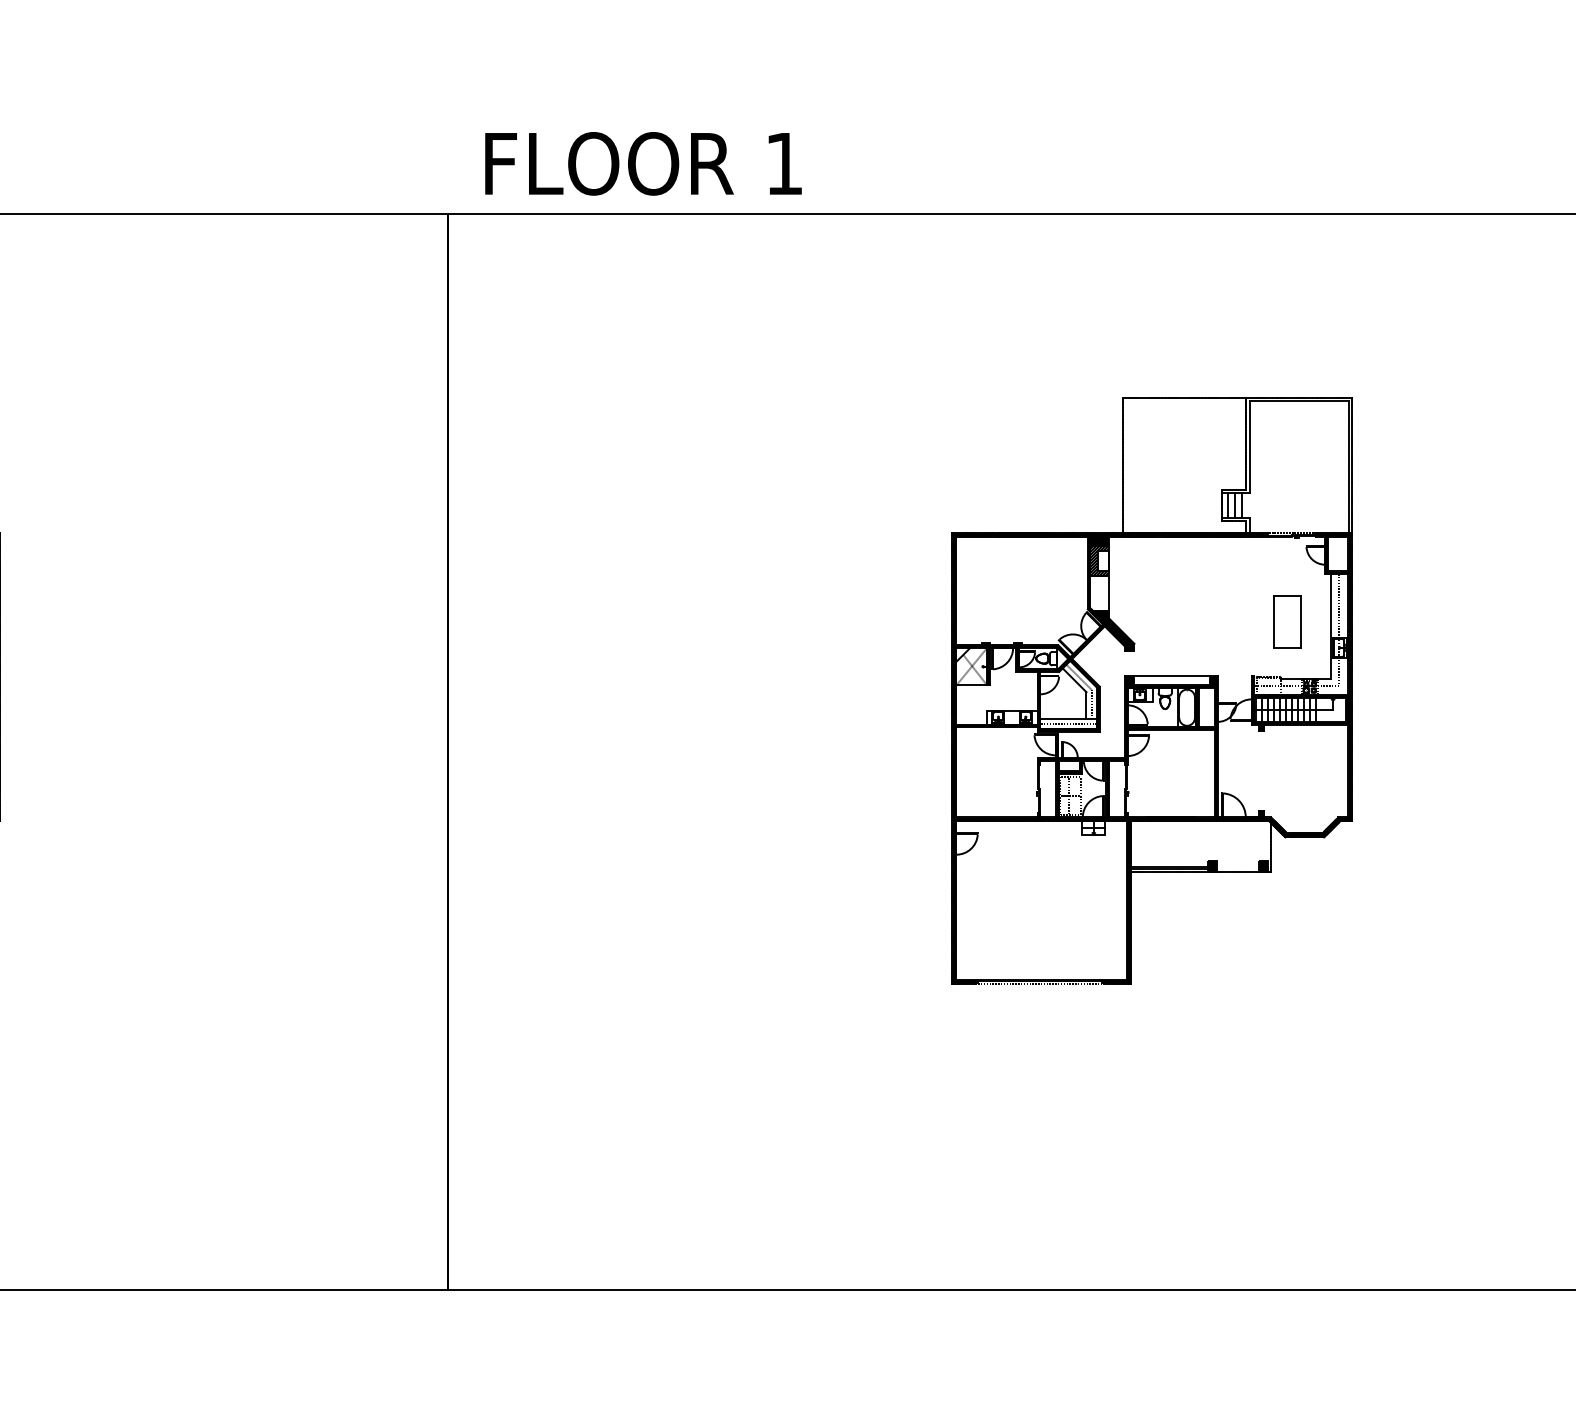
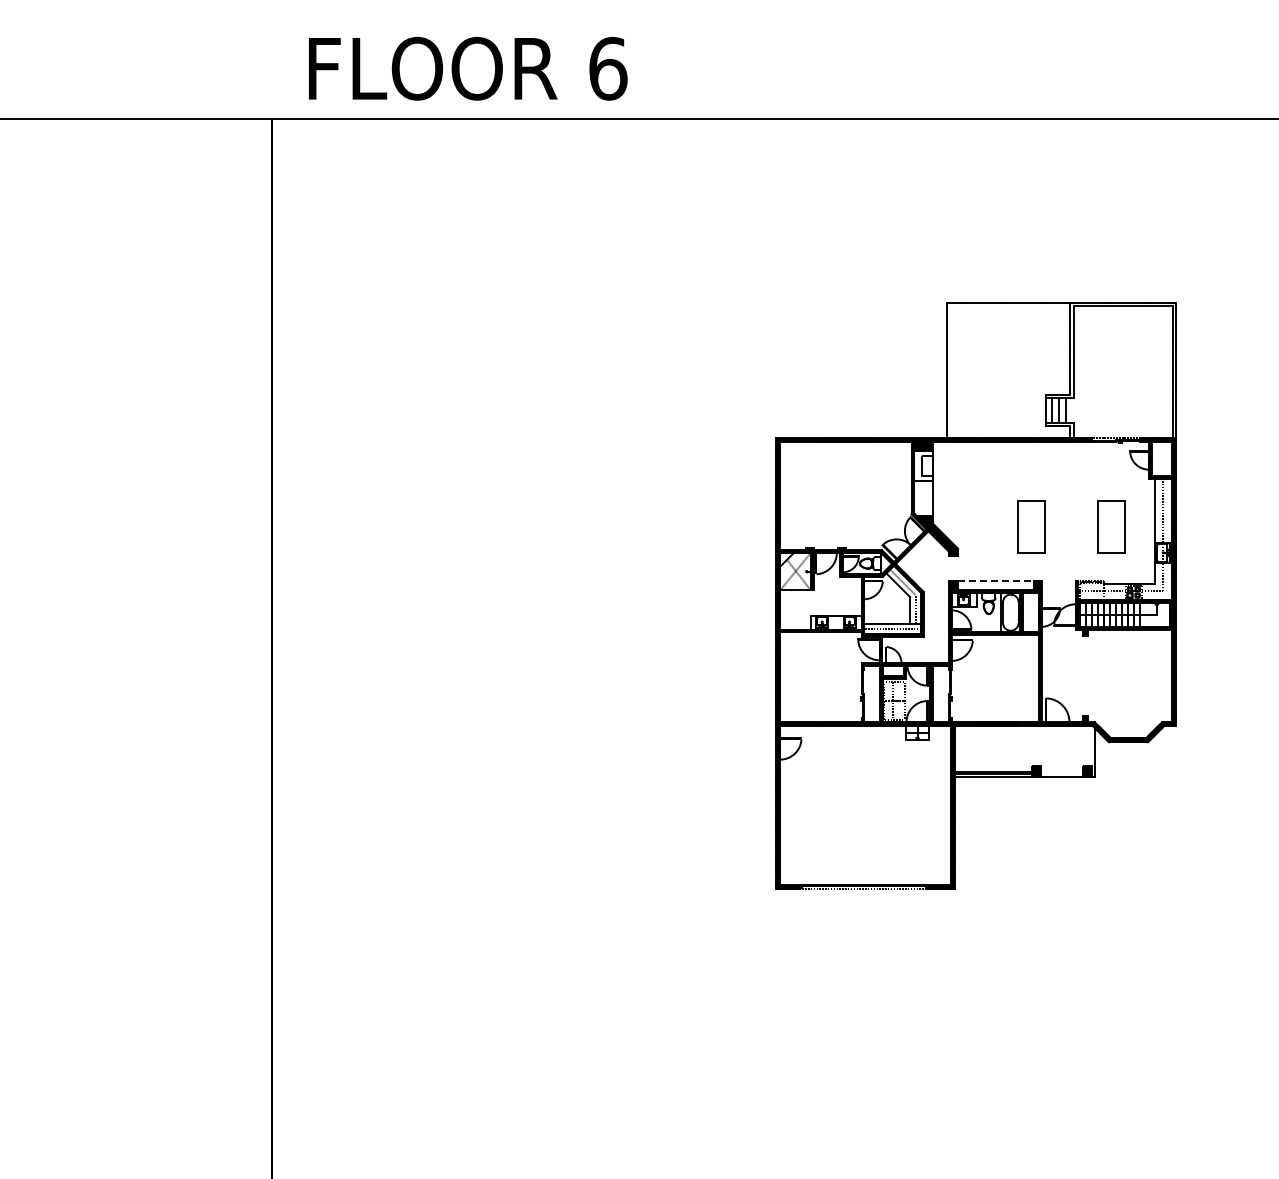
text: (784, 163) -> (608, 68), 1 -> 6
hatch: (1099, 561) -> (923, 466), removed
part: (1207, 621) -> (1031, 526), added
line: (1172, 676) -> (996, 581), solid -> dashed

